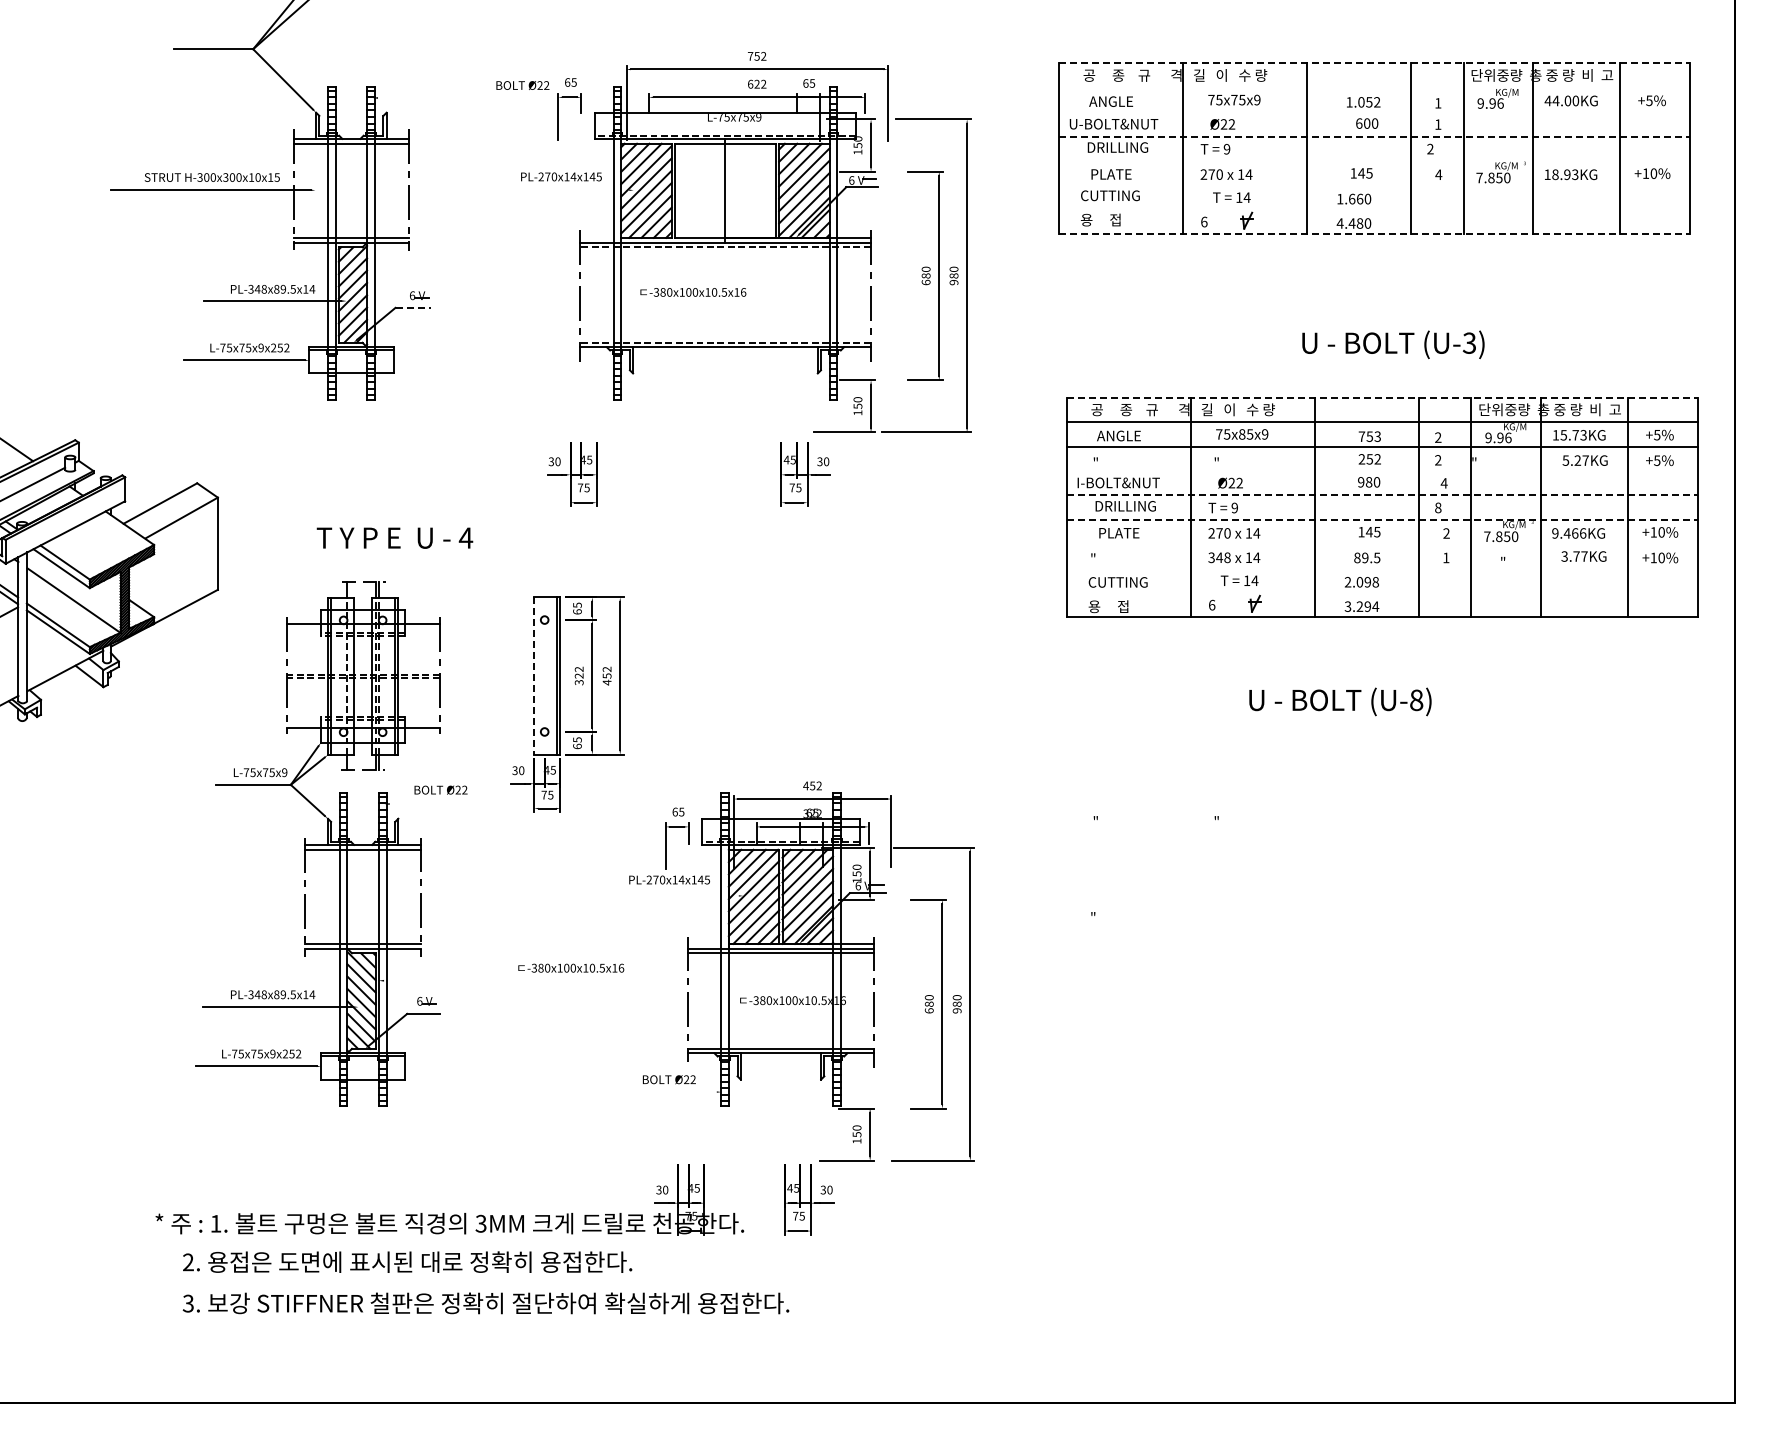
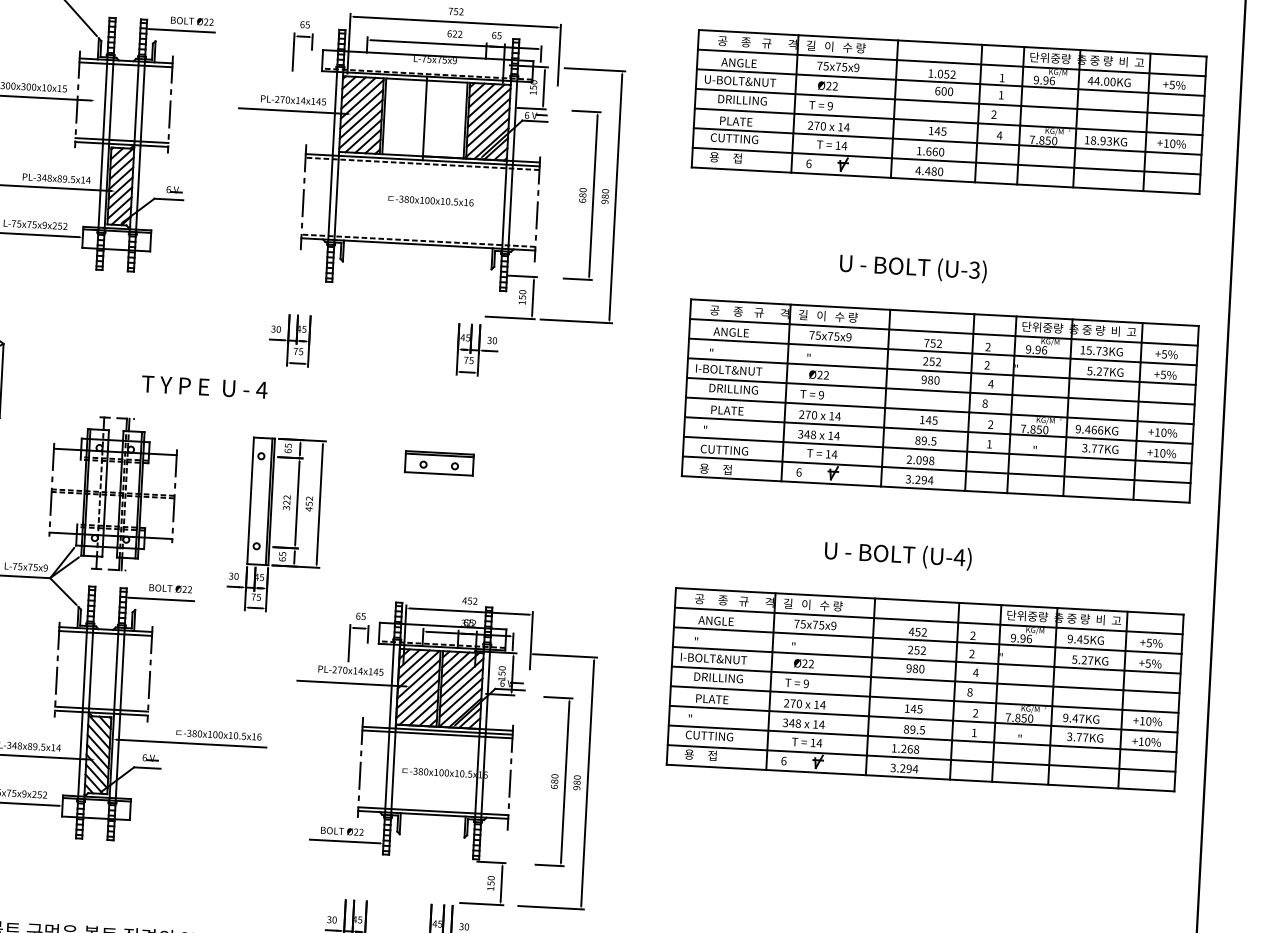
line: (1375, 63) -> (953, 43), dashed -> solid
text: (522, 85) -> (192, 21), moved
line: (1374, 87) -> (951, 62), added
line: (418, 98) -> (181, 31), added
line: (1374, 112) -> (950, 82), added
line: (1375, 136) -> (950, 102), dashed -> solid
line: (1374, 161) -> (948, 122), added
line: (1374, 185) -> (947, 141), added
line: (561, 190) -> (293, 111), added
line: (1374, 209) -> (946, 160), added
line: (1375, 234) -> (946, 181), dashed -> solid
text: (693, 292) -> (431, 200), moved
line: (413, 307) -> (169, 199), dashed -> solid
text: (1393, 344) -> (913, 268), moved
line: (1383, 397) -> (945, 312), dashed -> solid
text: (1242, 434) -> (830, 336), 75x85x9 -> 75x75x9
text: (1377, 436) -> (939, 343), 753 -> 752
line: (1382, 470) -> (941, 371), added
line: (1383, 495) -> (941, 391), dashed -> solid
line: (1383, 519) -> (940, 410), dashed -> solid
text: (394, 537) -> (204, 386), moved
line: (1382, 544) -> (938, 430), added
line: (1382, 568) -> (937, 450), added
line: (1382, 592) -> (936, 469), added
part: (765, 616) -> (439, 462), added
line: (534, 676) -> (250, 501), dashed -> solid
text: (1416, 700) -> (959, 557), (U-8) -> (U-4)
line: (429, 804) -> (160, 599), added
part: (1382, 865) -> (925, 689), added
line: (670, 895) -> (351, 683), added
text: (571, 967) -> (219, 734), moved
line: (476, 980) -> (191, 743), added
line: (672, 1092) -> (344, 841), added

